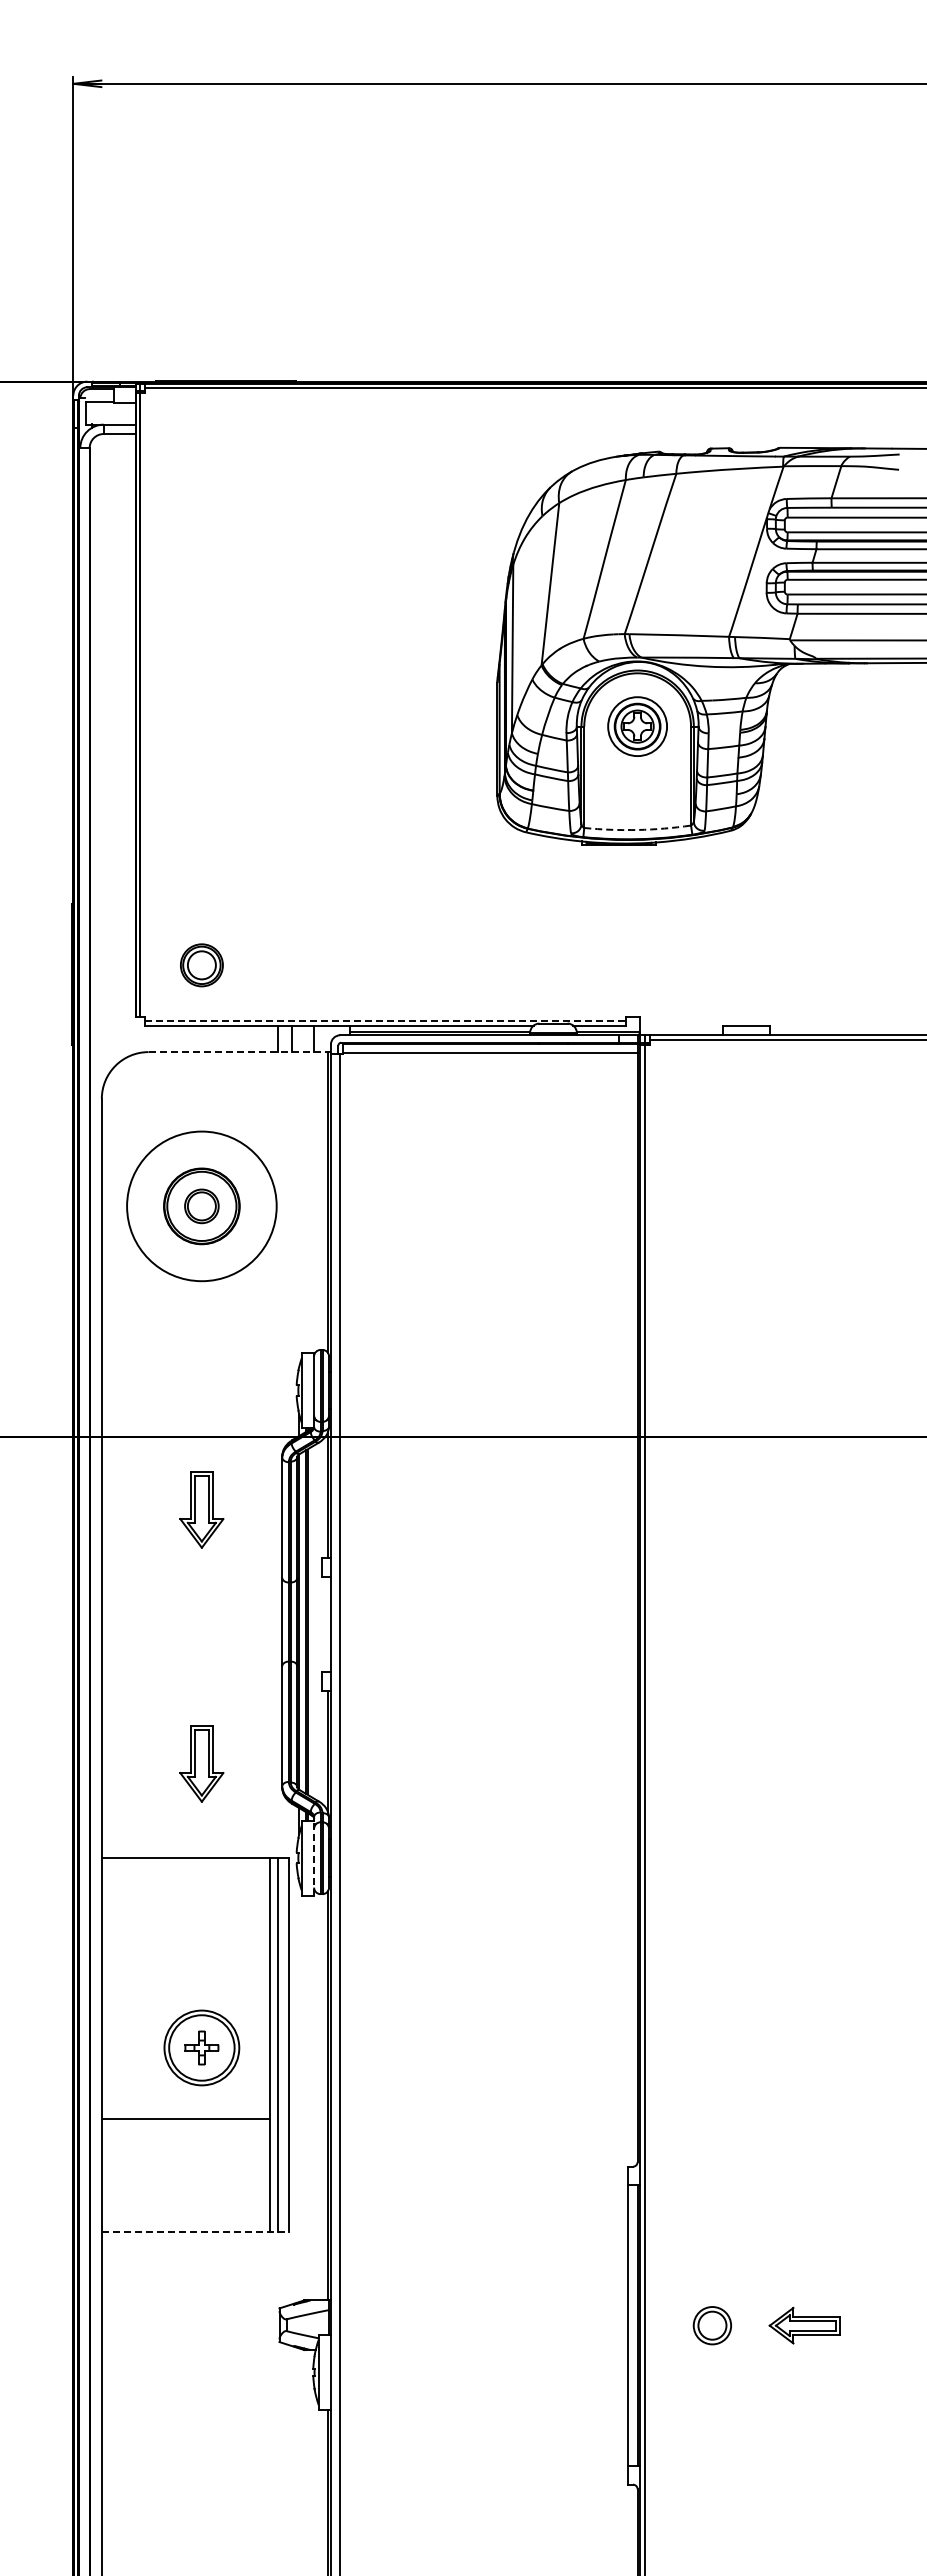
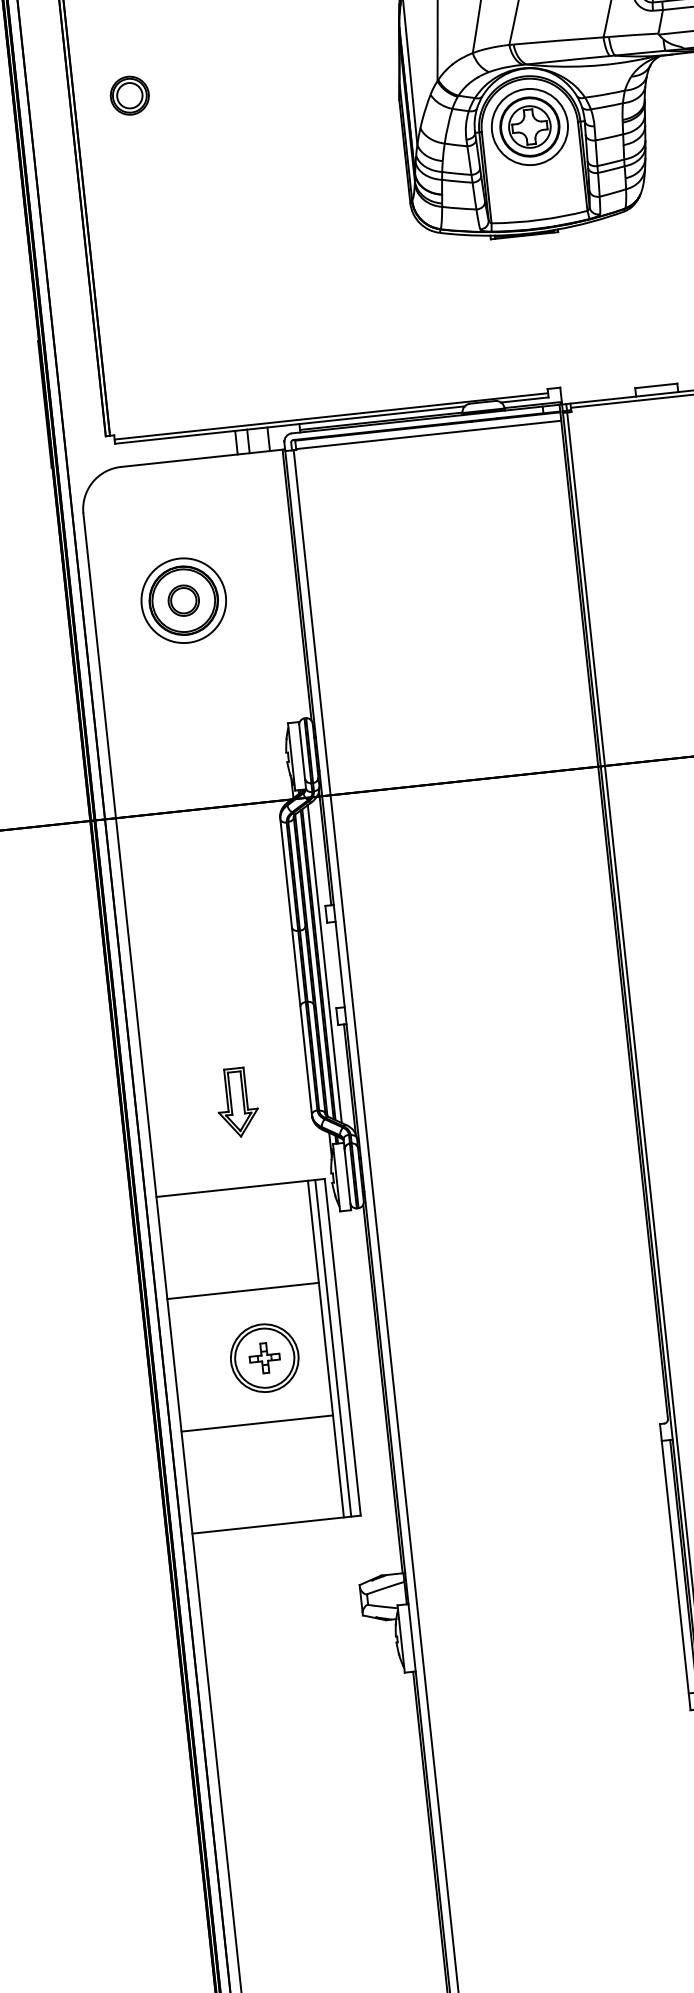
part: (637, 726) -> (529, 126), size x1.43
arc: (637, 829) -> (539, 219), dashed -> solid
part: (201, 965) -> (129, 95), moved
line: (385, 1021) -> (331, 416), dashed -> solid
line: (240, 1052) -> (203, 458), dashed -> solid
circle: (201, 1206) -> (183, 600), size x0.62
part: (201, 1509) -> (212, 873), removed
line: (314, 1621) -> (325, 963), added
line: (314, 1857) -> (347, 1175), dashed -> solid
line: (185, 1971) -> (242, 1290), added
line: (195, 2232) -> (276, 1524), dashed -> solid

